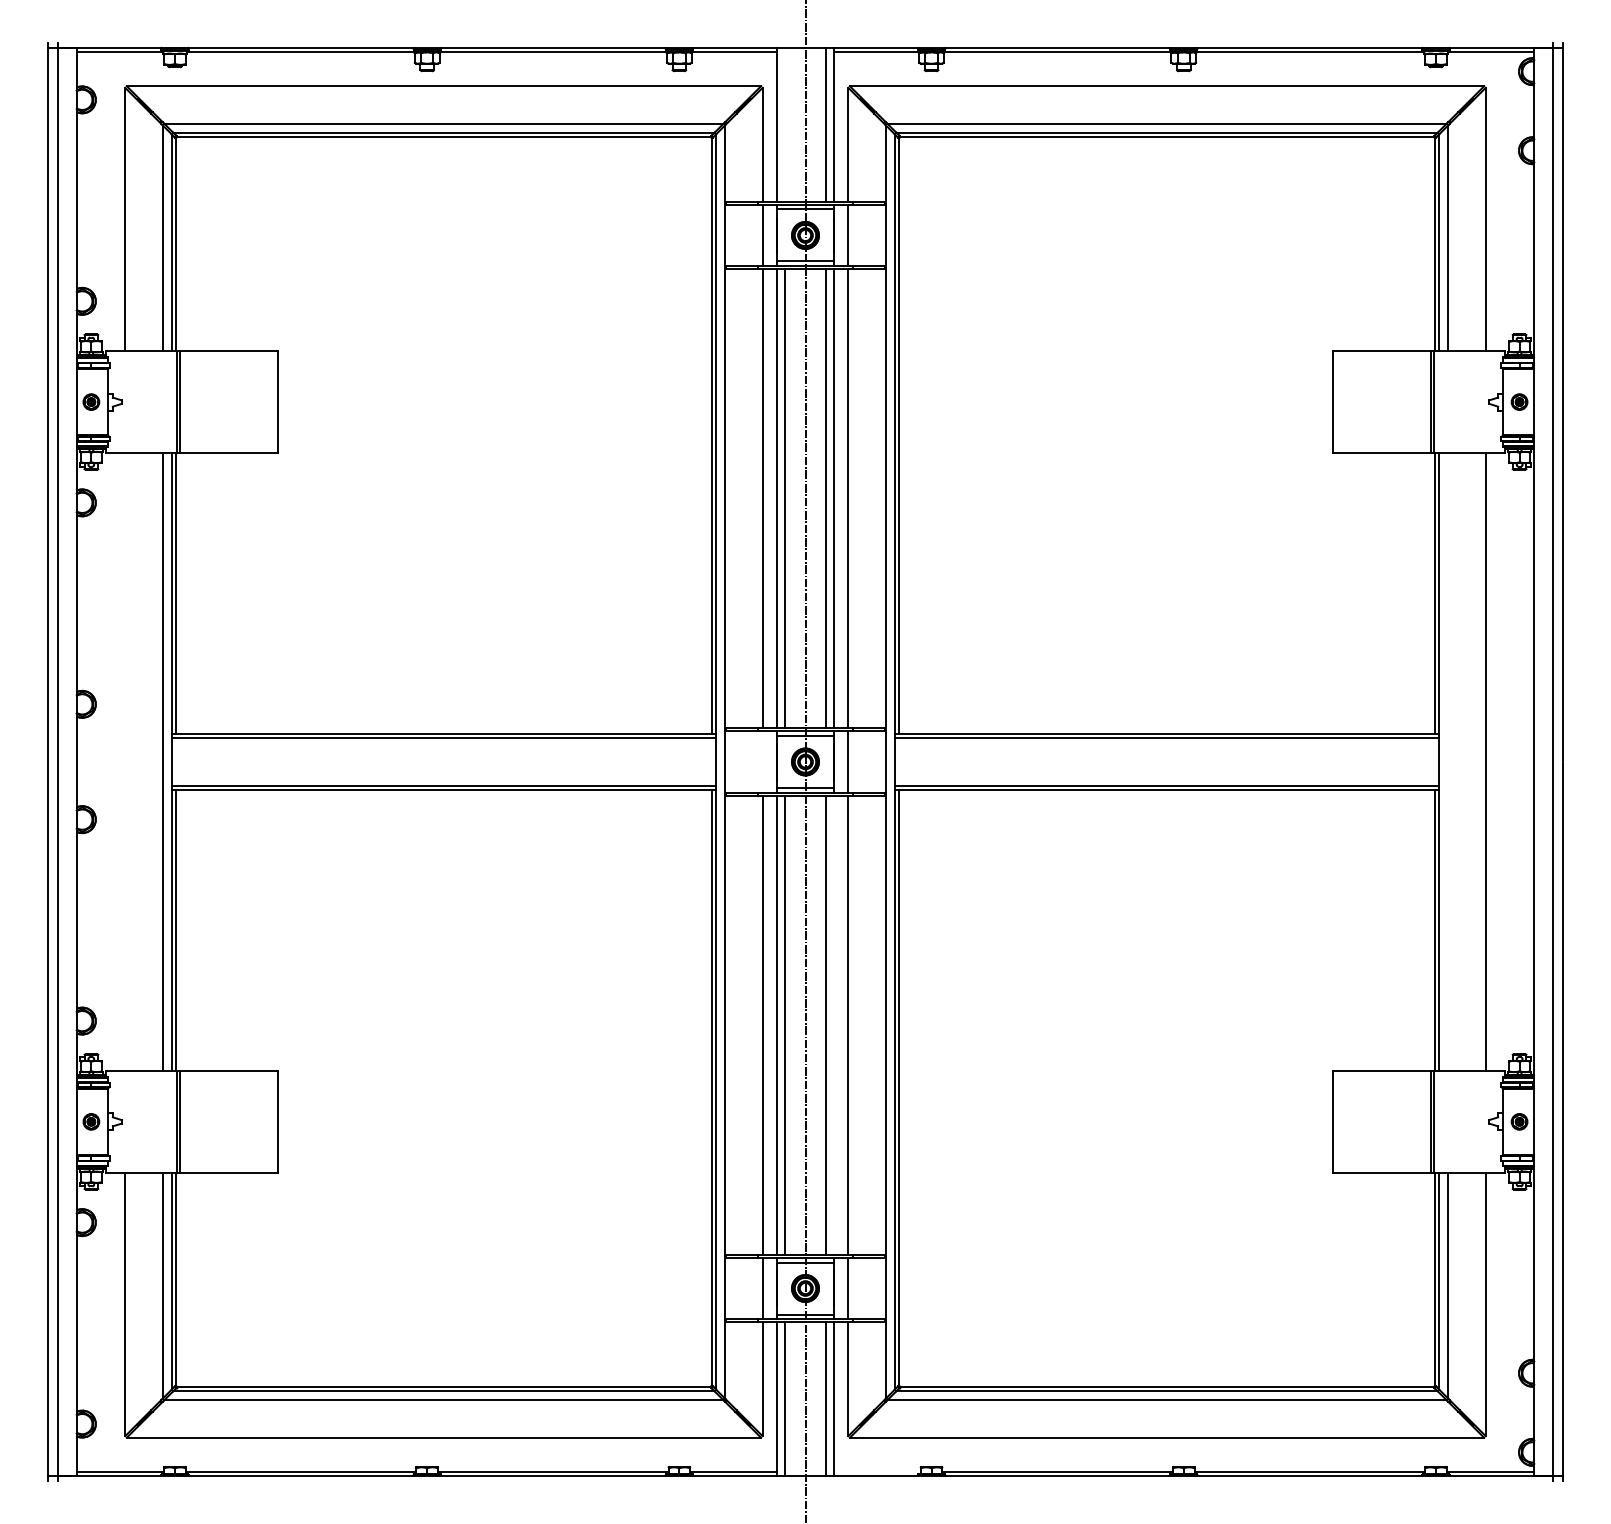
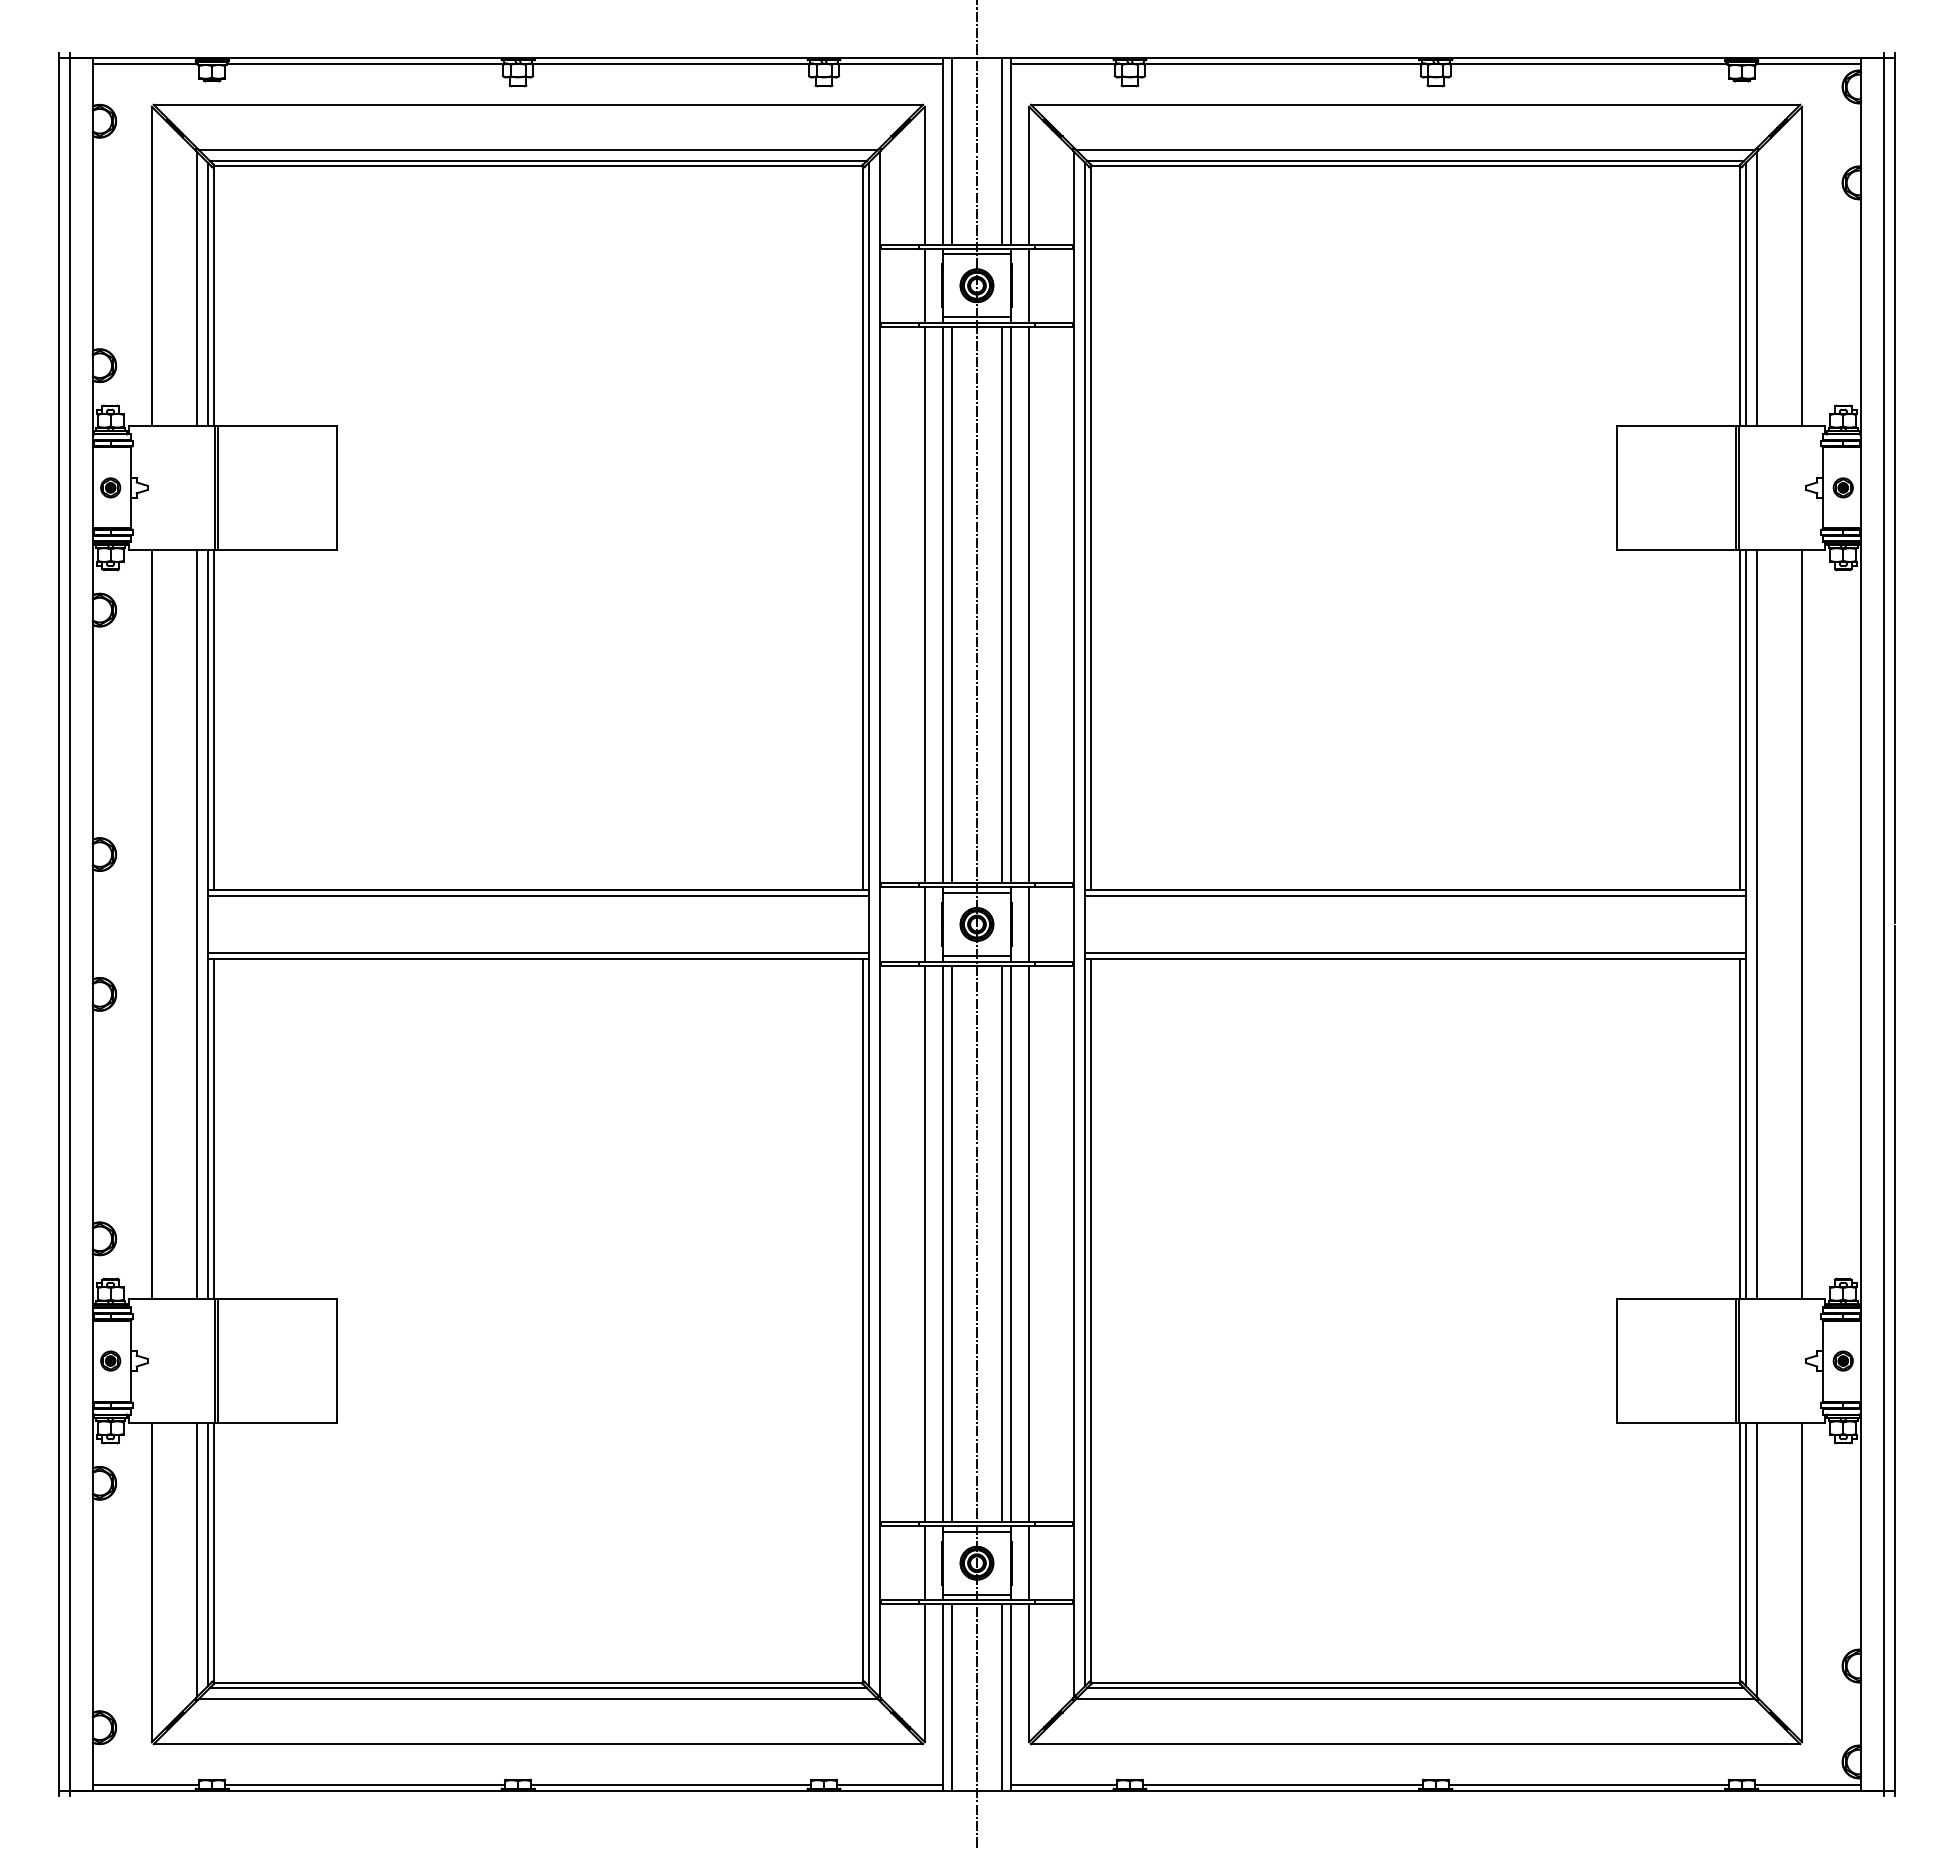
line: (785, 124) -> (952, 151), added
line: (125, 762) -> (151, 924), added
line: (762, 762) -> (924, 924), added
line: (1448, 762) -> (1756, 924), added
line: (833, 1024) -> (1011, 1243), added
line: (876, 1471) -> (1063, 1785), added

